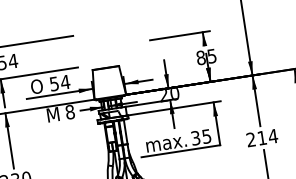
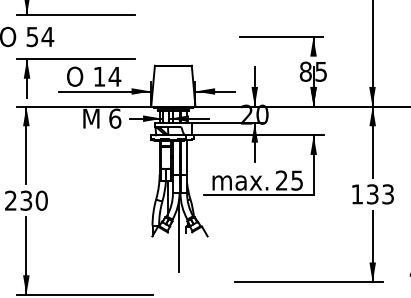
text: (54, 83) -> (99, 76), 54 -> 14
text: (70, 112) -> (115, 118), 8 -> 6
text: (195, 138) -> (281, 180), 35 -> 25
text: (262, 138) -> (372, 194), 214 -> 133

